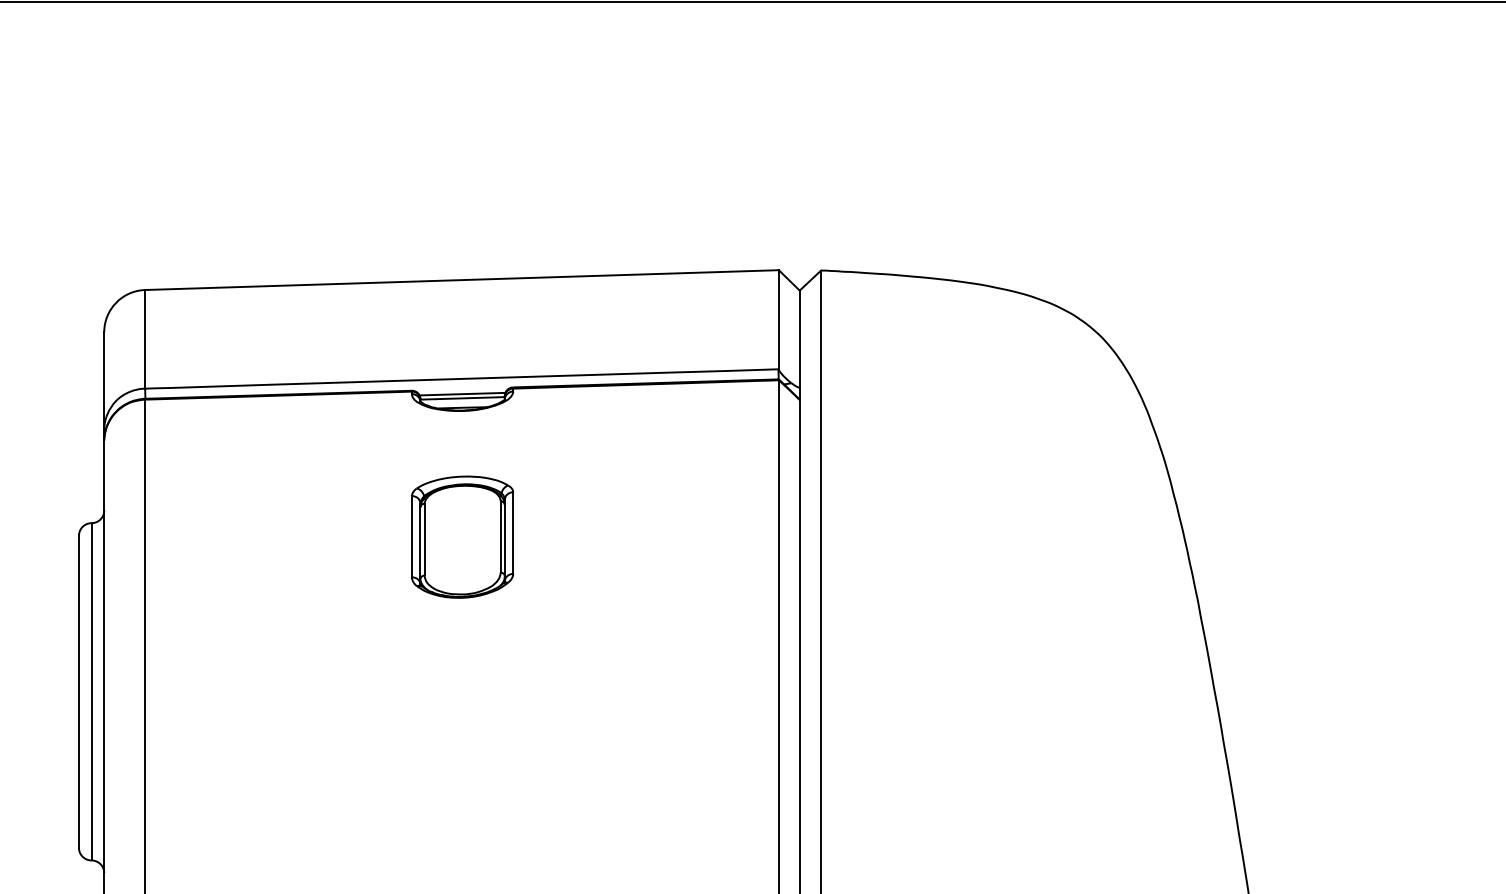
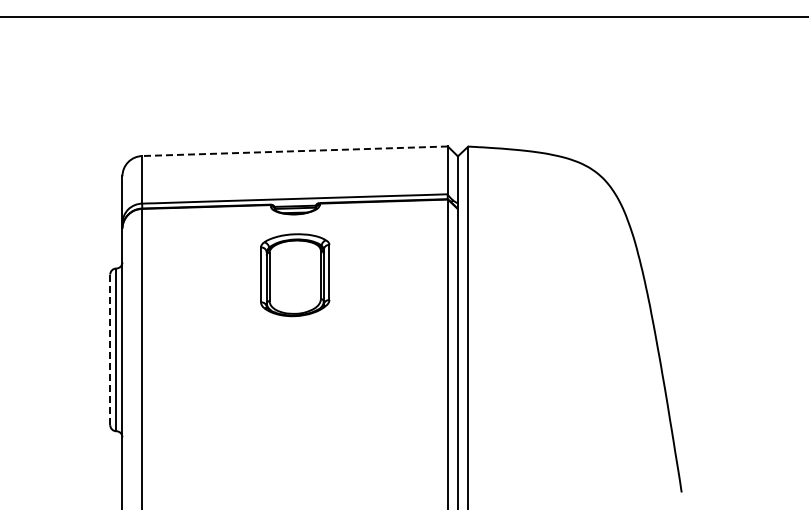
line: (463, 280) -> (295, 151), solid -> dashed
part: (463, 537) -> (295, 275), size x1.4
line: (79, 693) -> (110, 350), solid -> dashed

